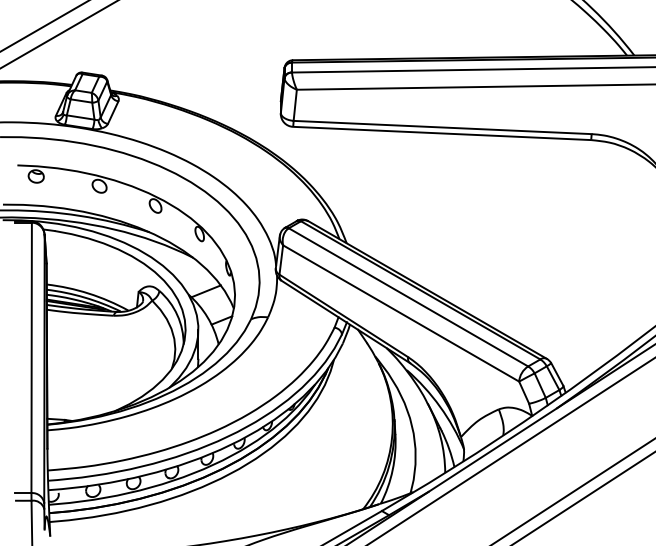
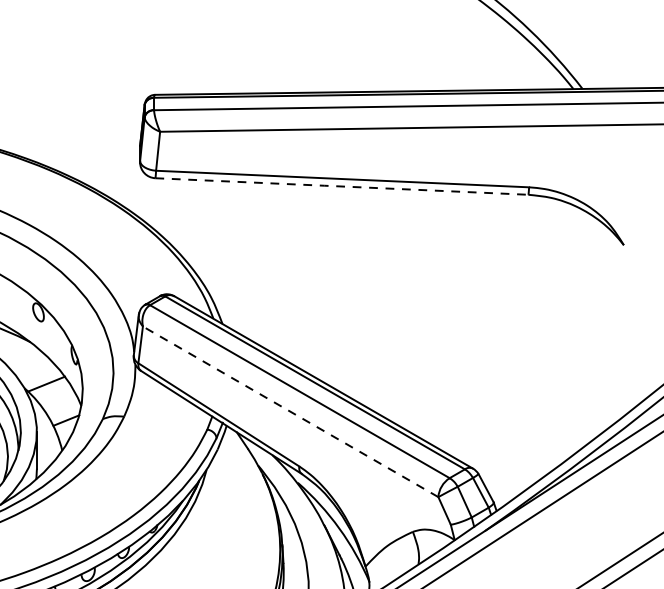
line: (441, 133) -> (341, 186), solid -> dashed
line: (400, 313) -> (289, 411), solid -> dashed

